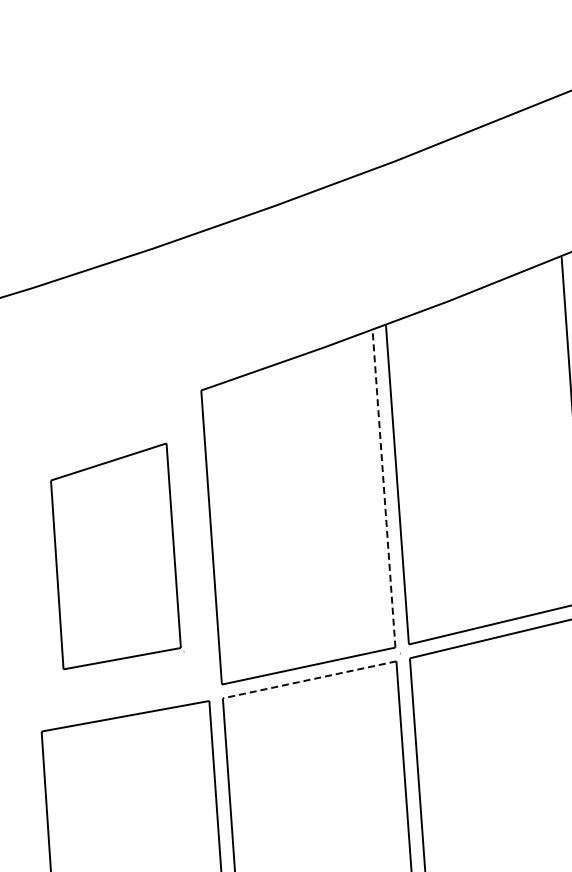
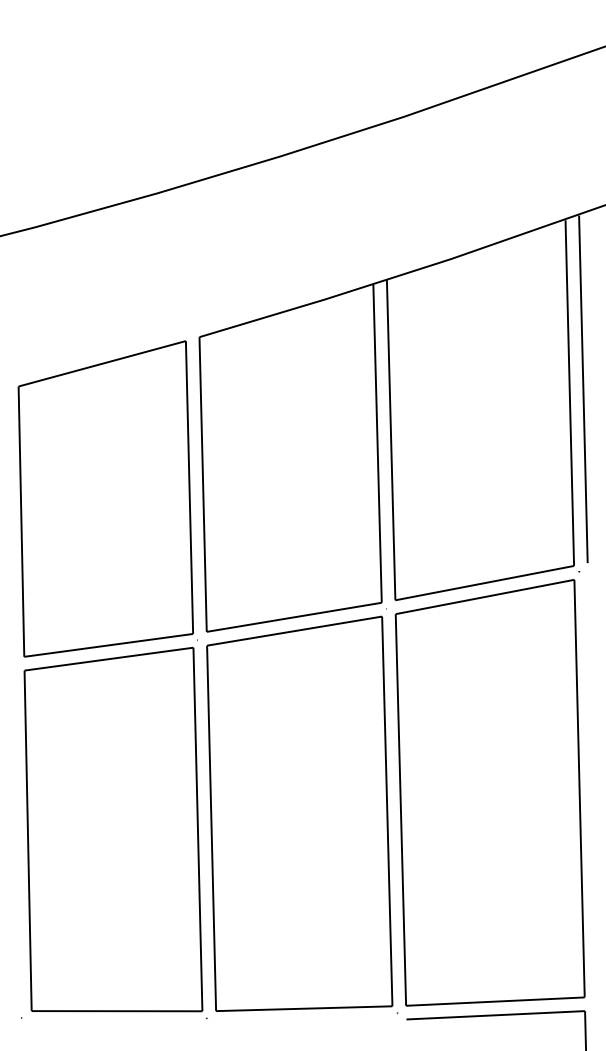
line: (383, 488) -> (377, 443), dashed -> solid
part: (116, 555) -> (107, 498), size x1.43
line: (309, 680) -> (294, 631), dashed -> solid

